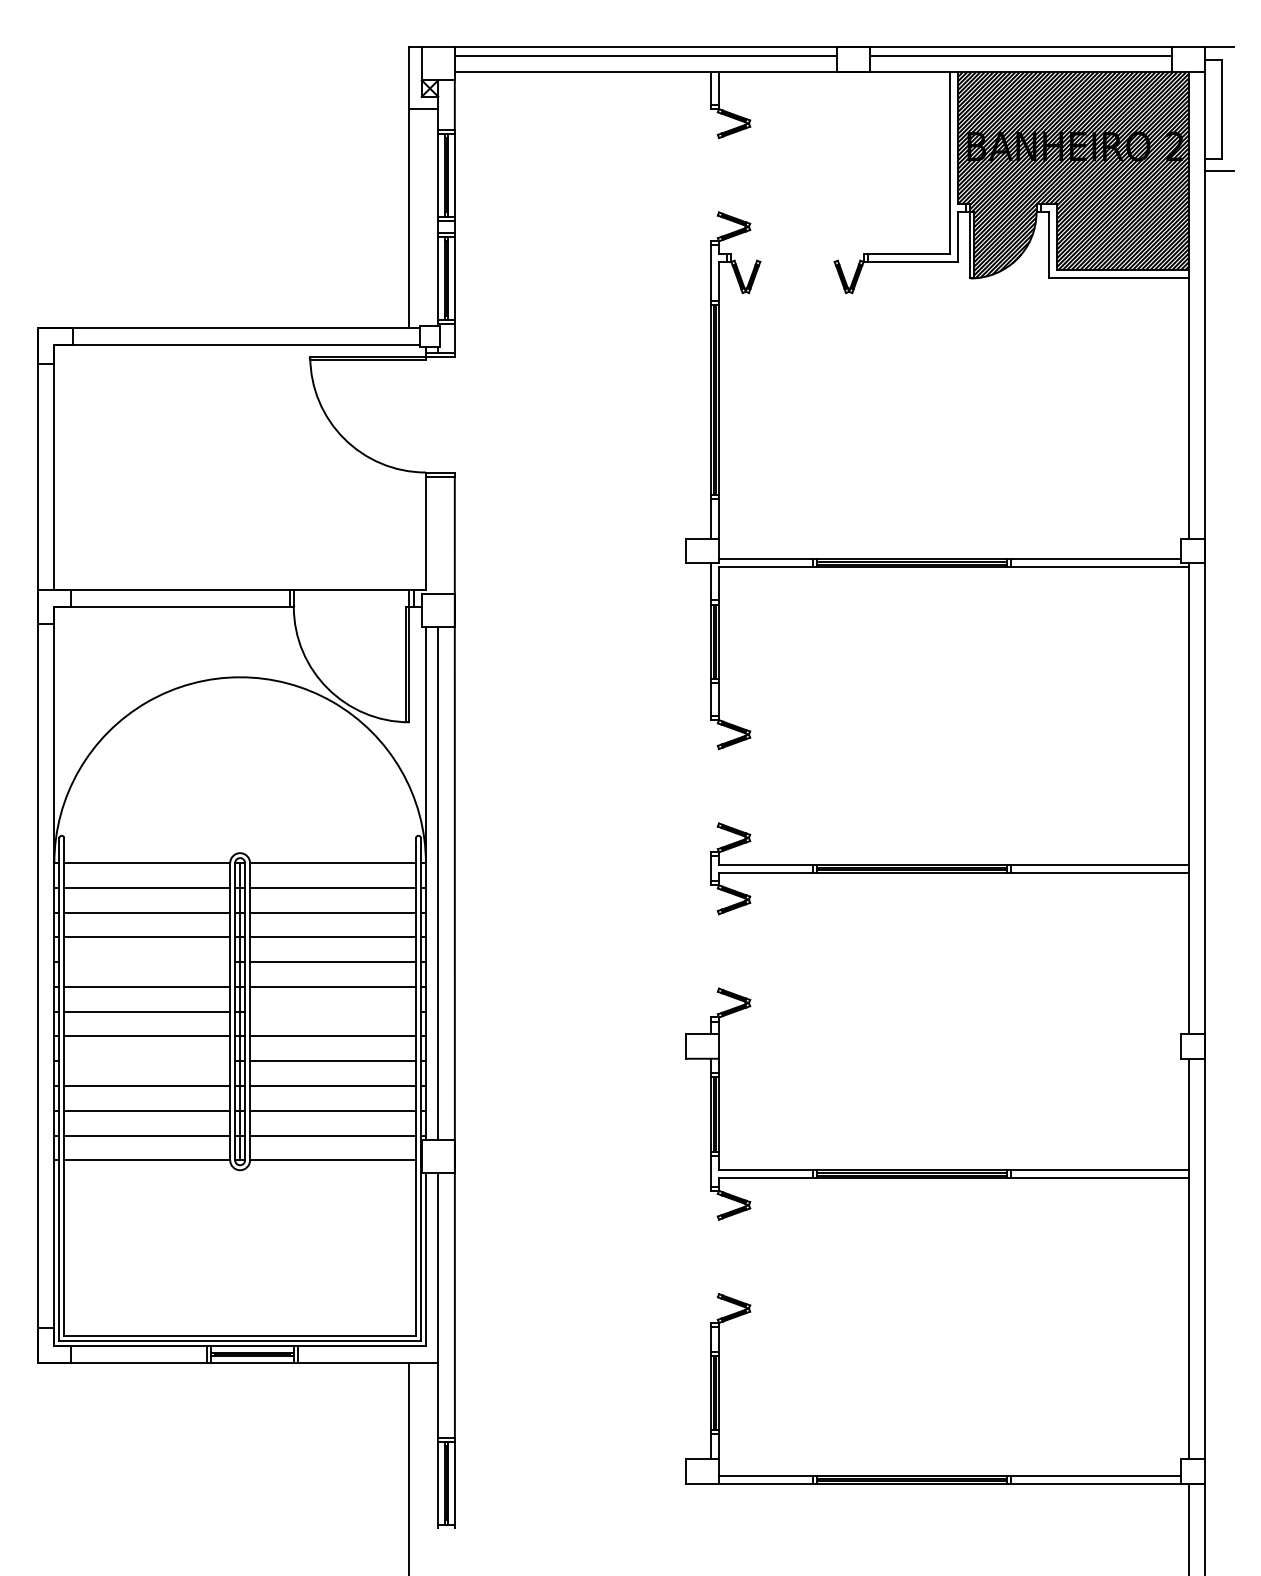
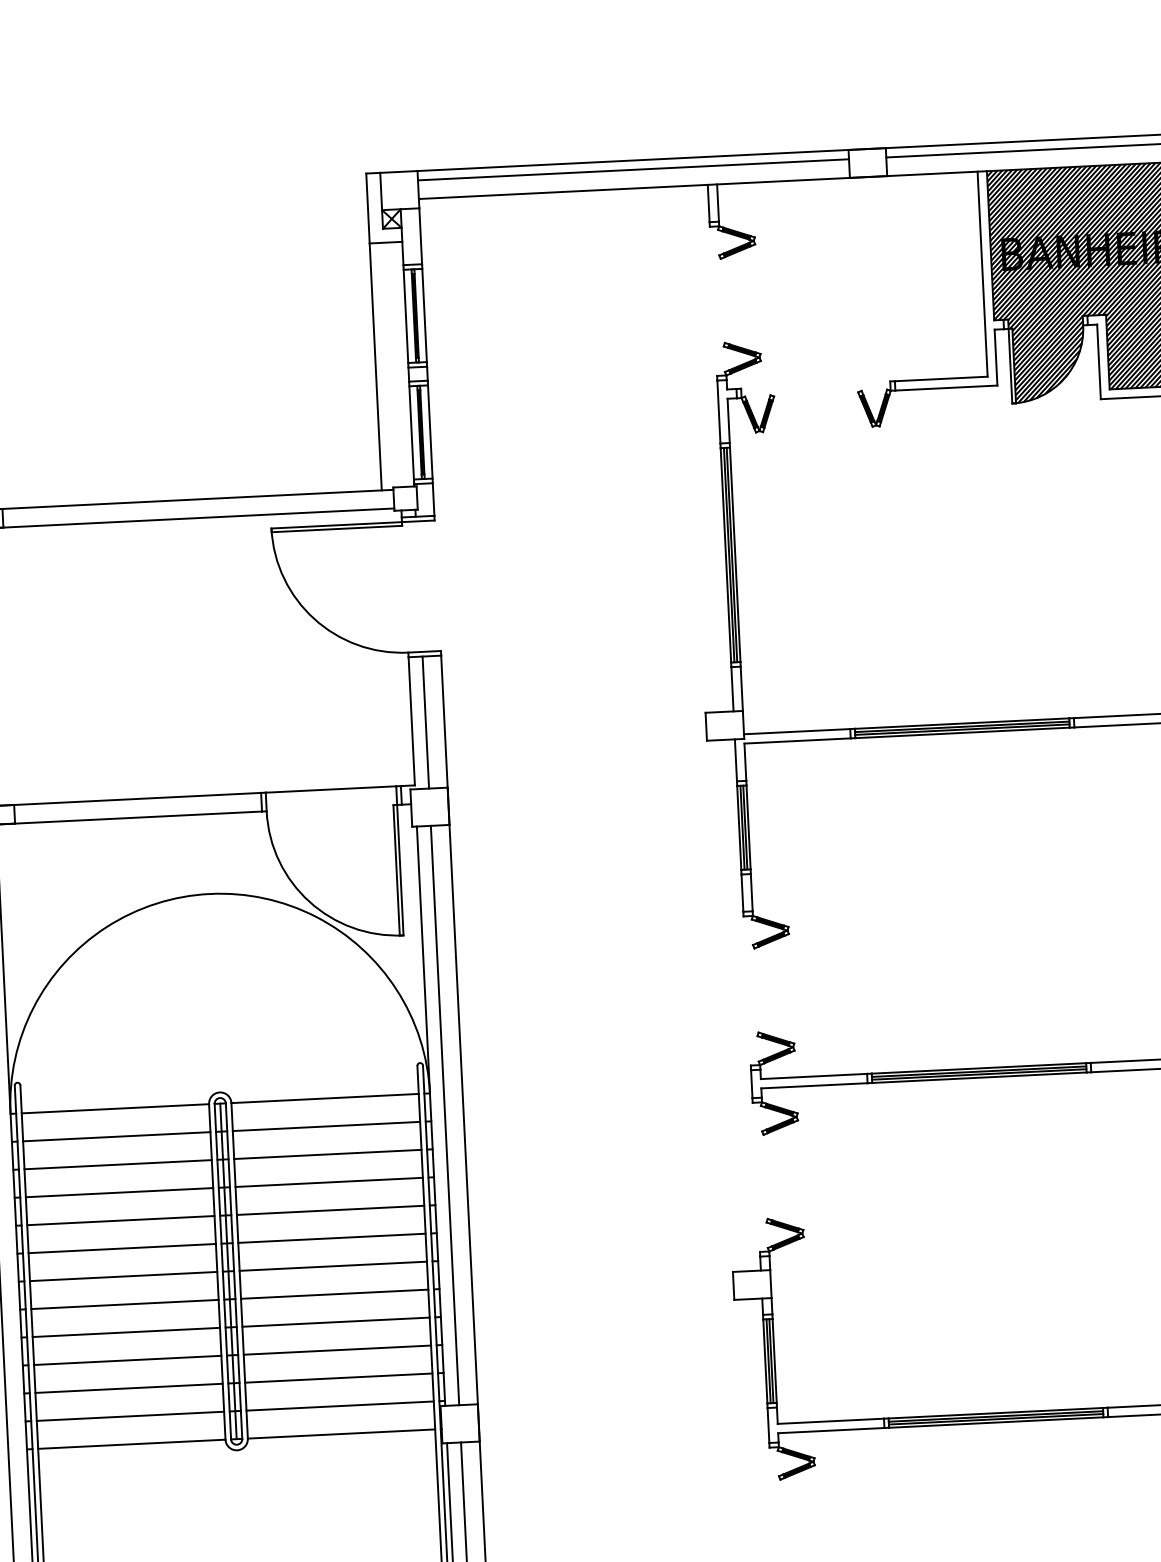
line: (438, 534) -> (426, 721), added
line: (147, 962) -> (121, 1220), added
line: (333, 1011) -> (333, 1266), added
line: (147, 1061) -> (126, 1332), added

